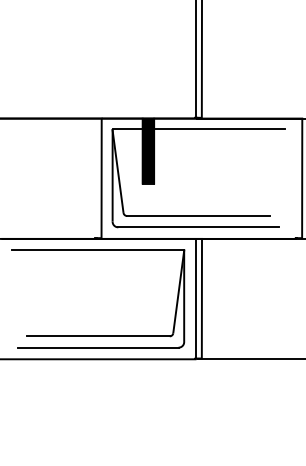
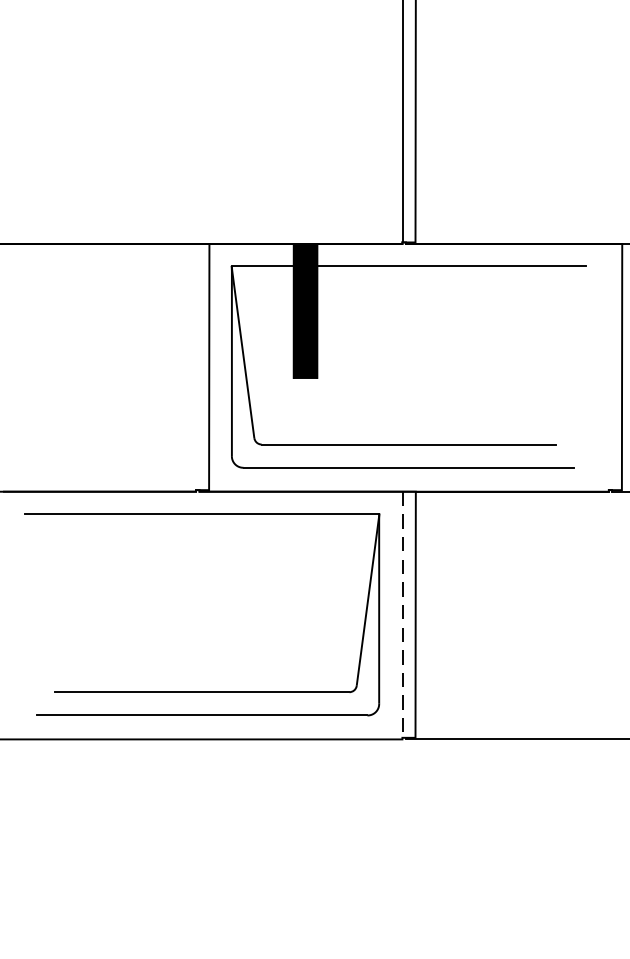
line: (195, 298) -> (402, 614), solid -> dashed

